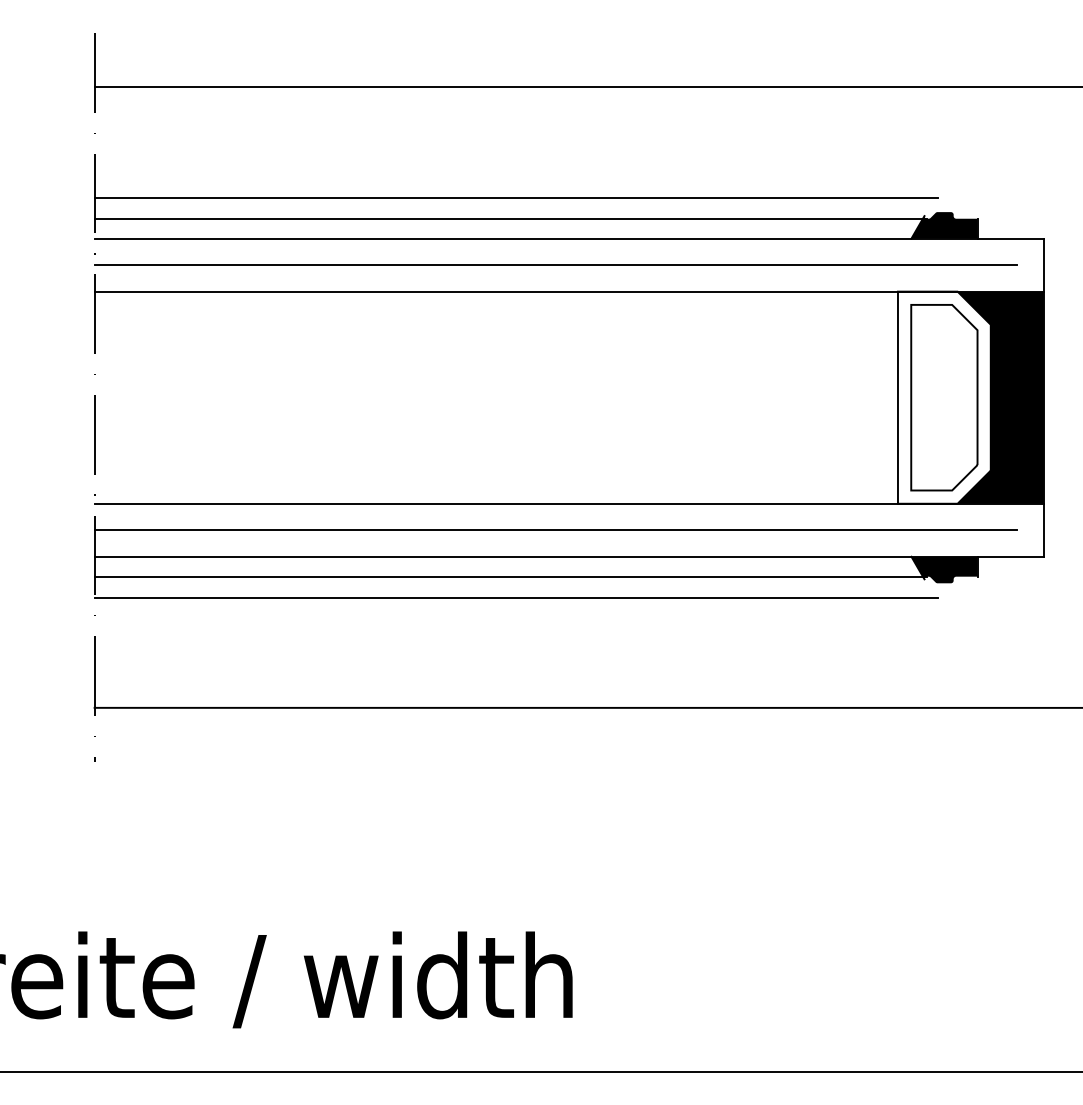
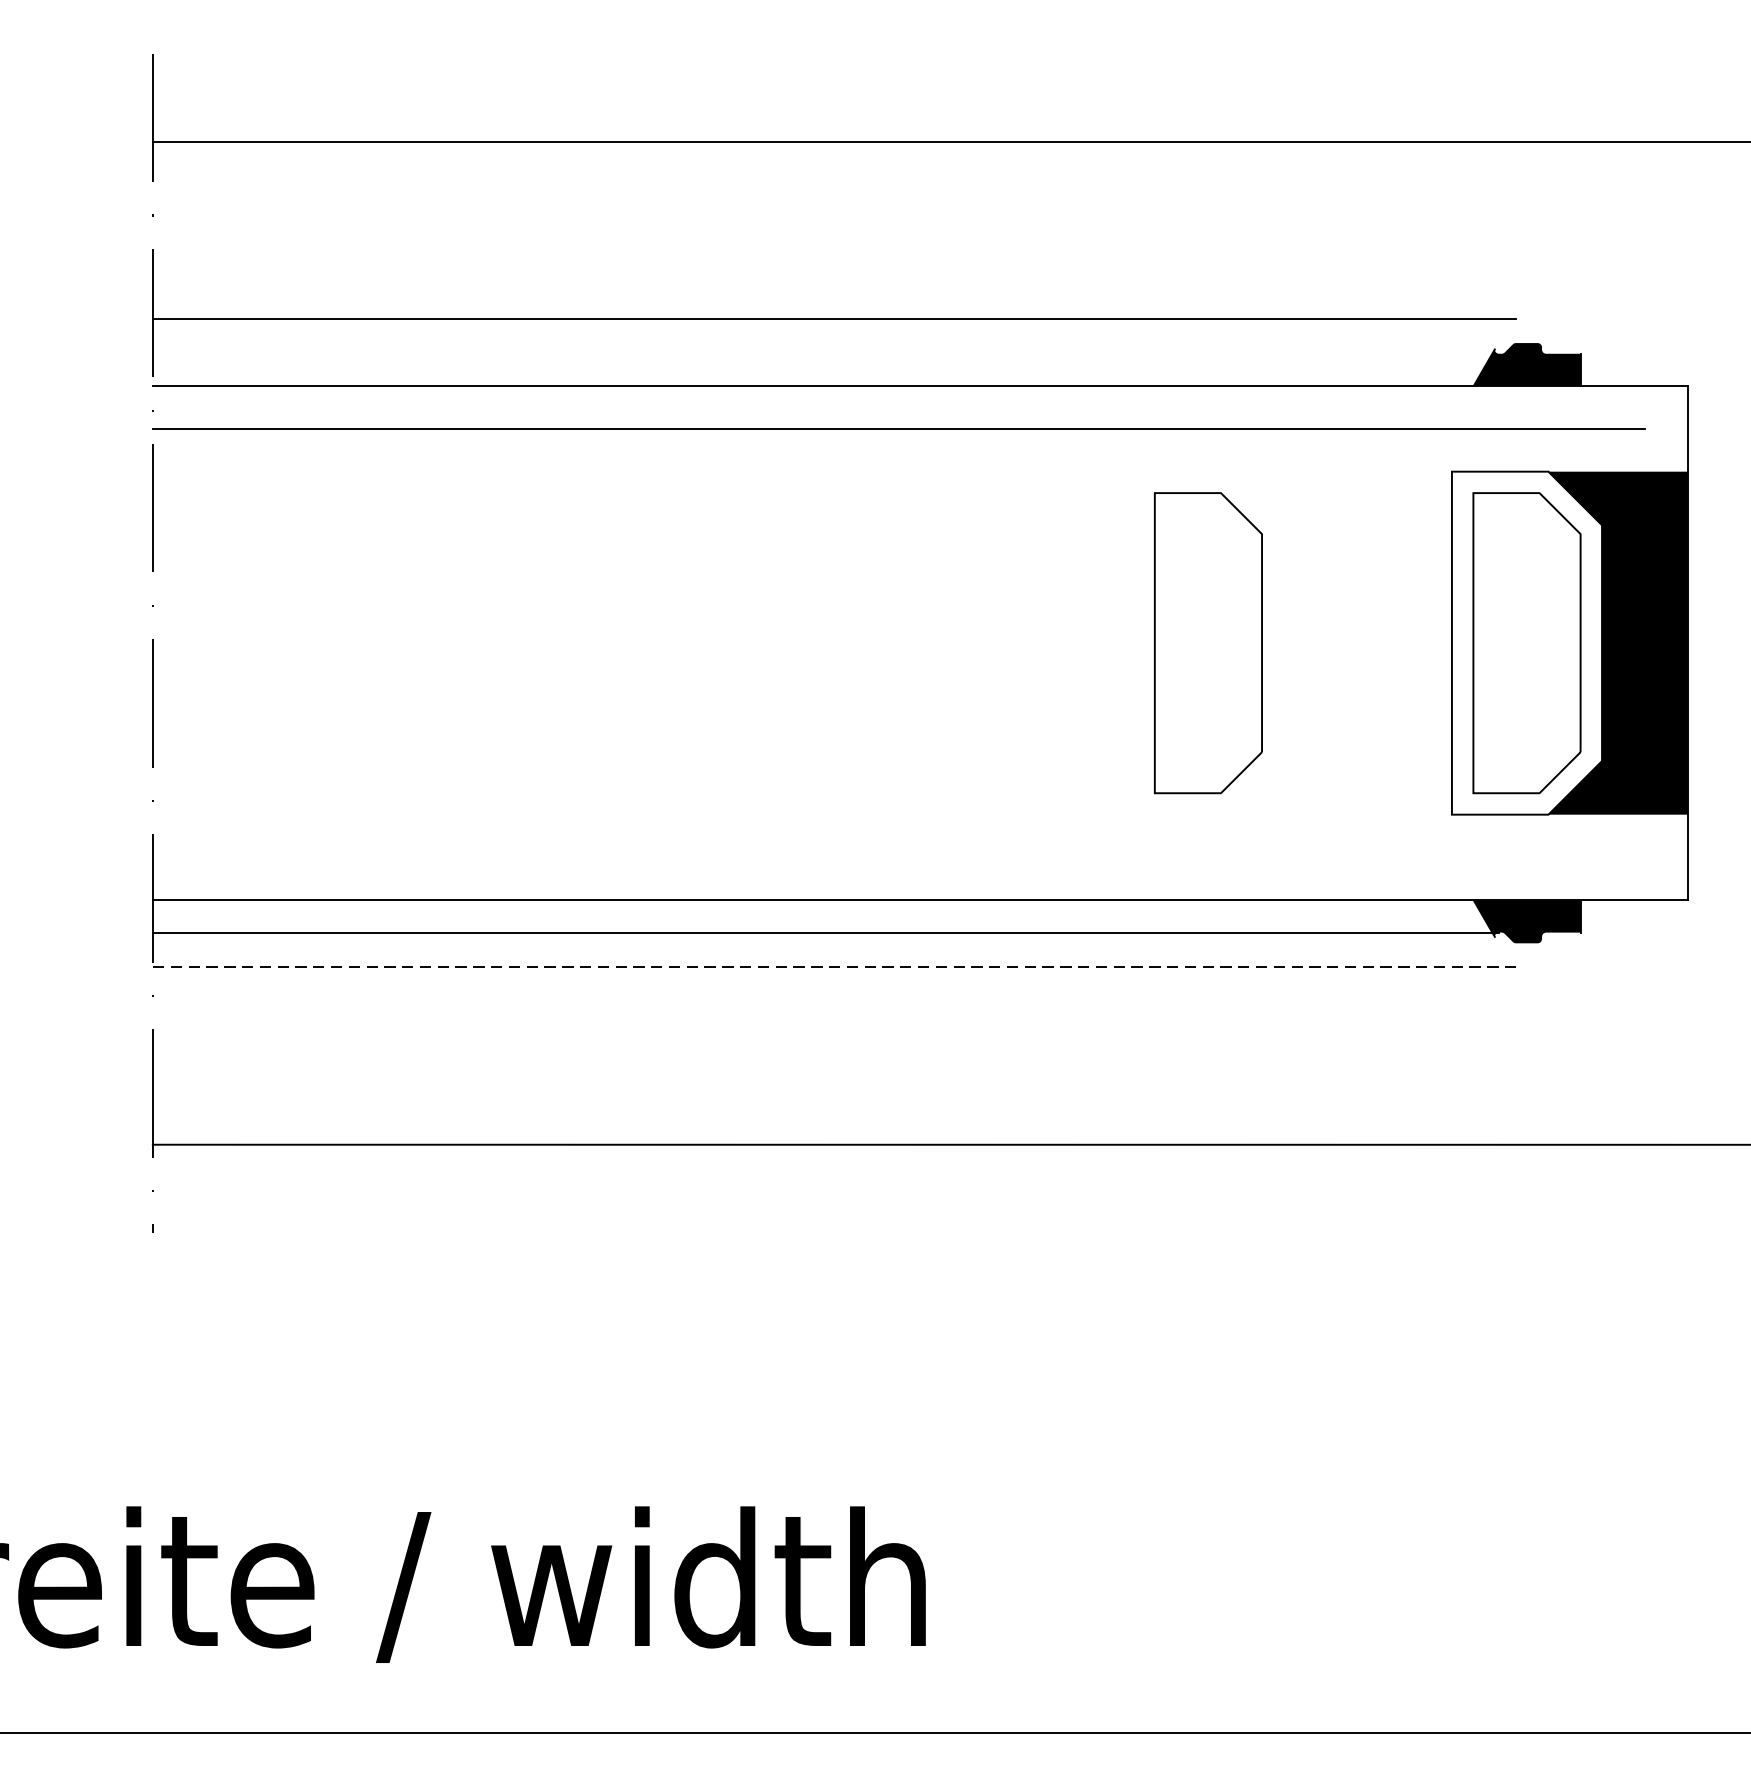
line: (510, 218) -> (825, 353), removed
line: (568, 291) -> (919, 471), removed
part: (747, 397) -> (1208, 642), added
line: (568, 503) -> (919, 814), removed
line: (555, 530) -> (898, 857), removed
line: (516, 597) -> (835, 966), solid -> dashed

